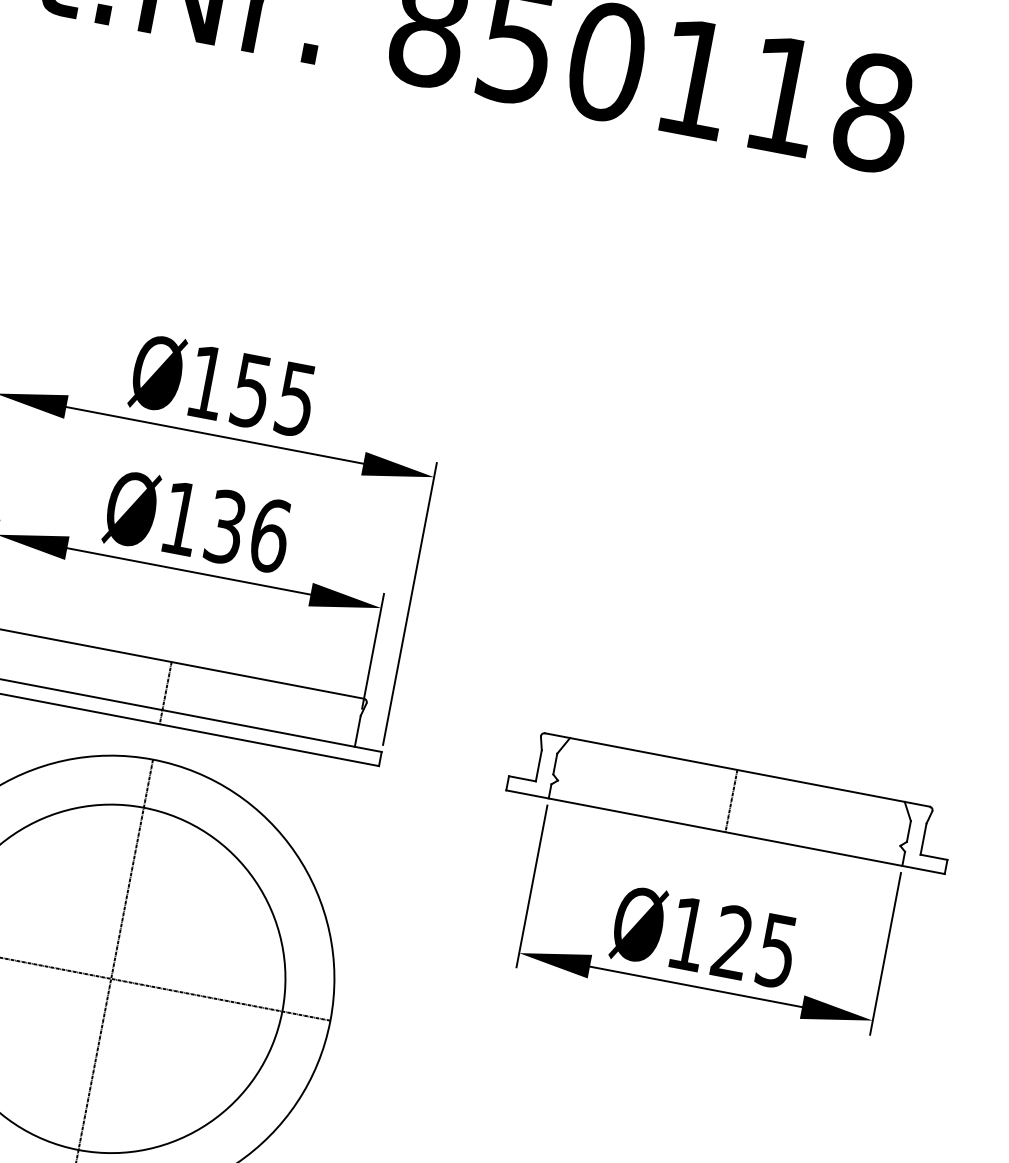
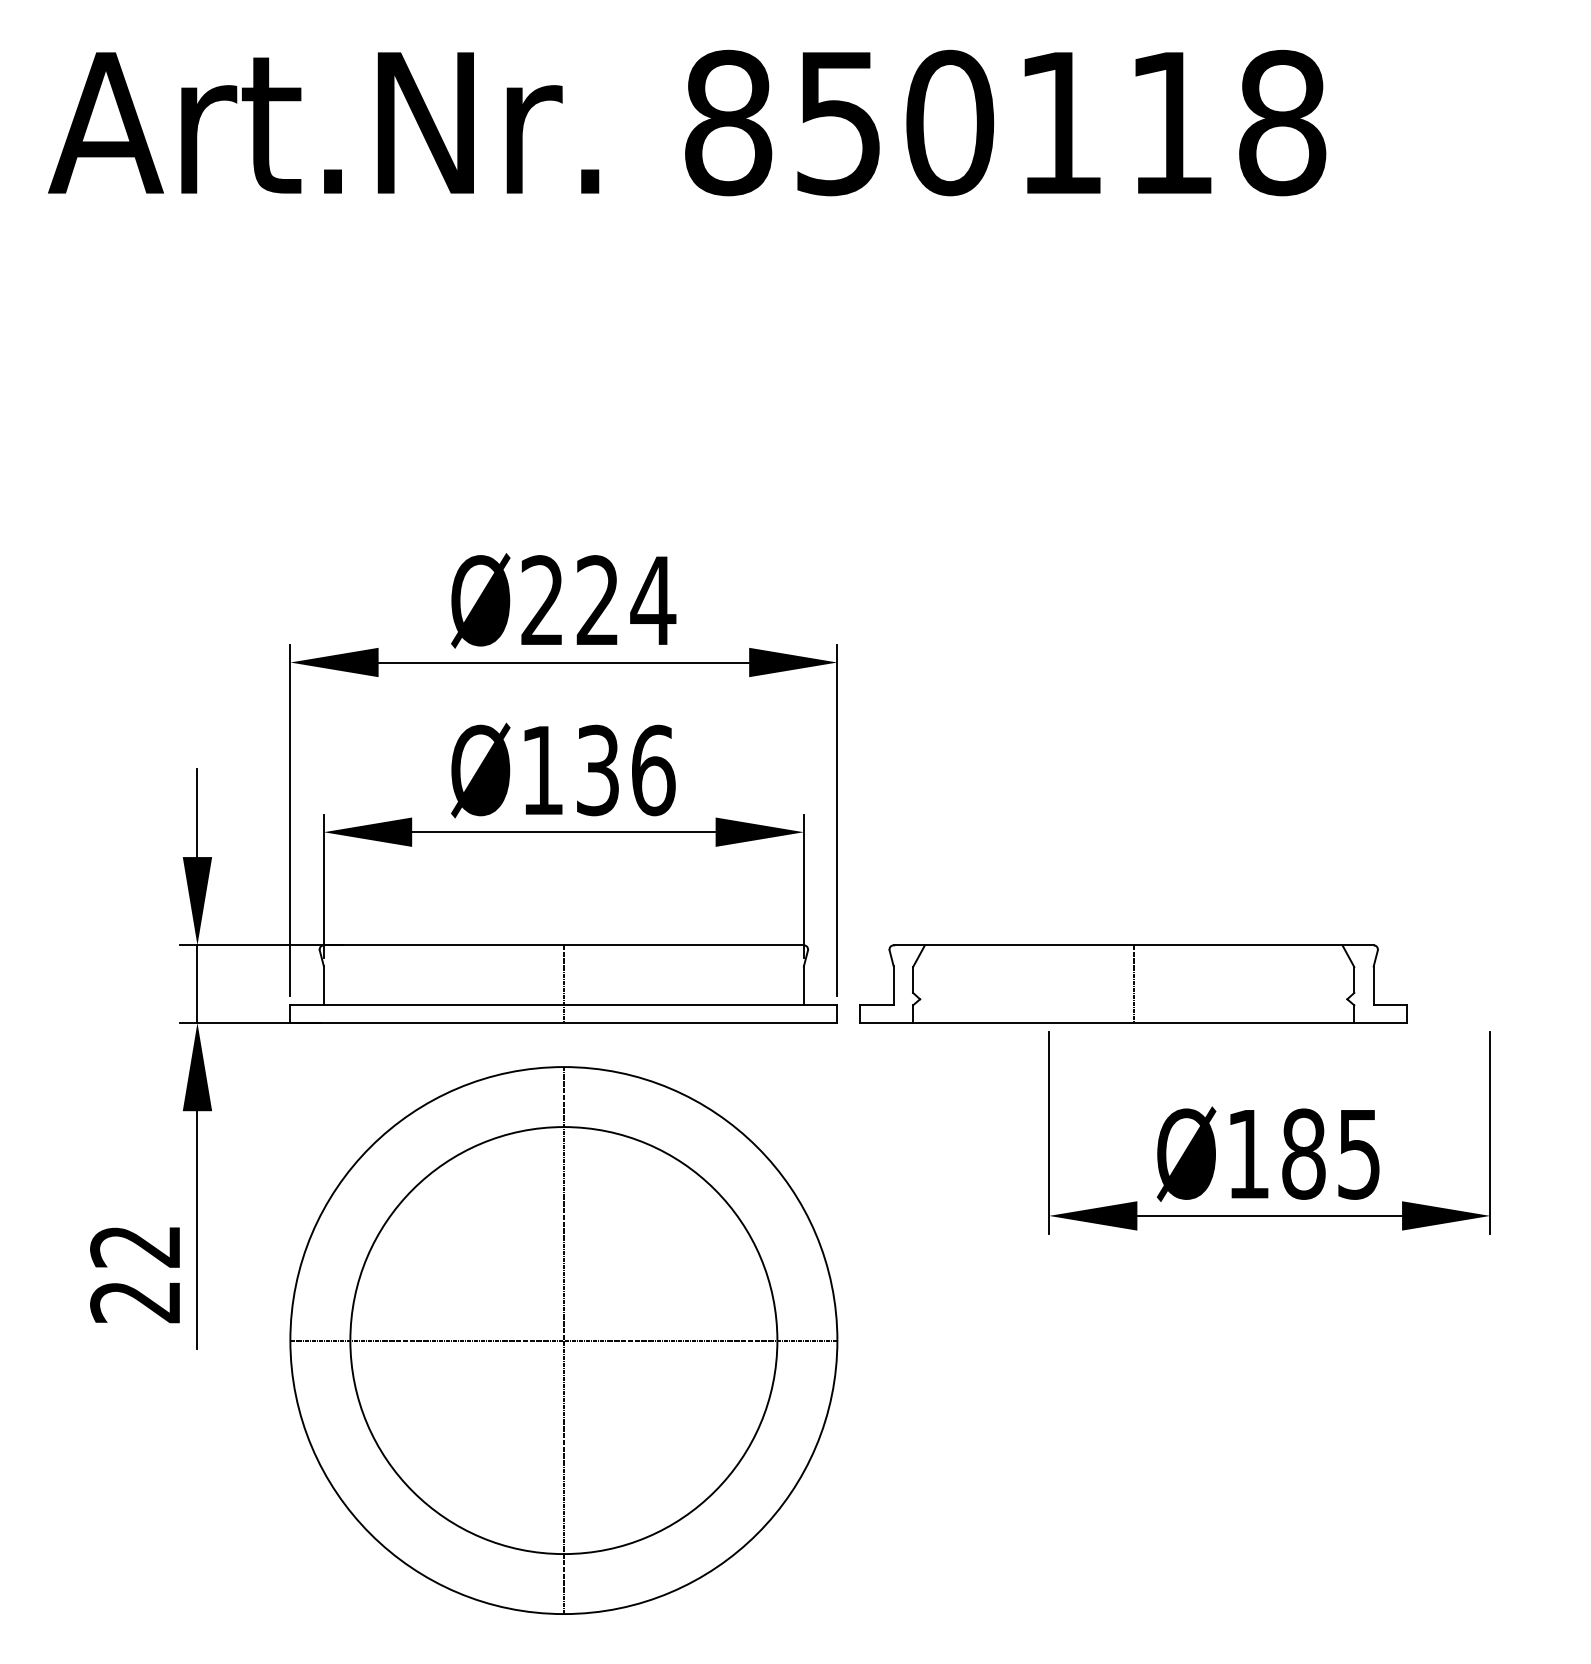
text: (252, 390) -> (598, 600), Ø155 -> Ø224
part: (731, 800) -> (1133, 983), moved
text: (732, 942) -> (1303, 1153), Ø125 -> Ø185

